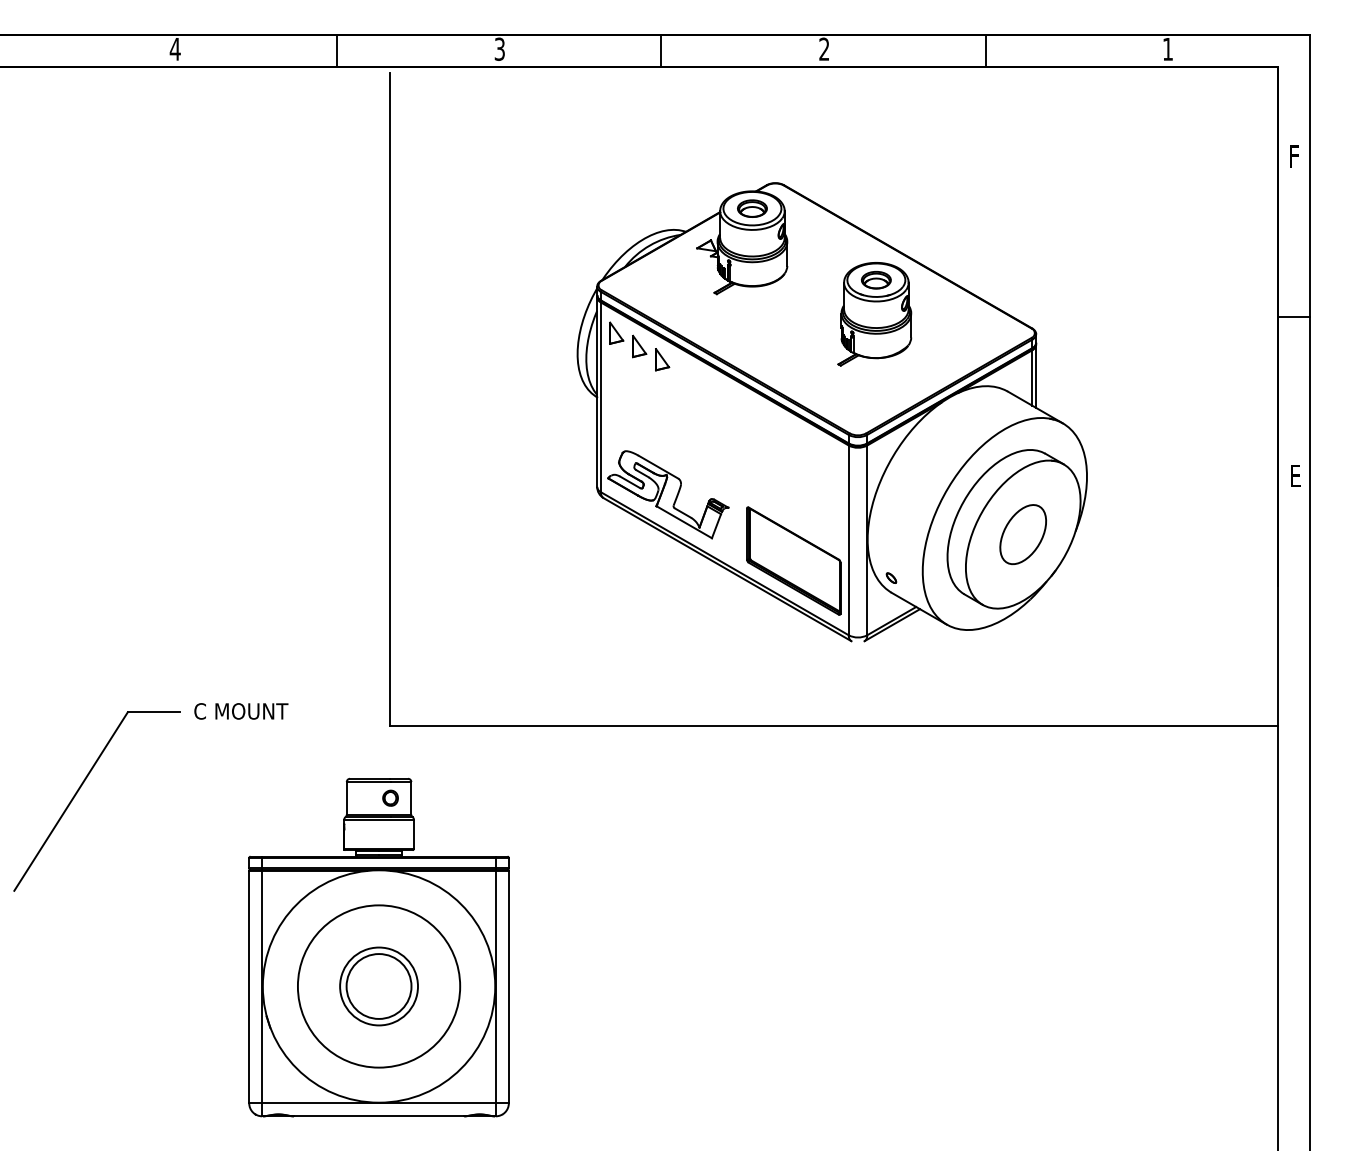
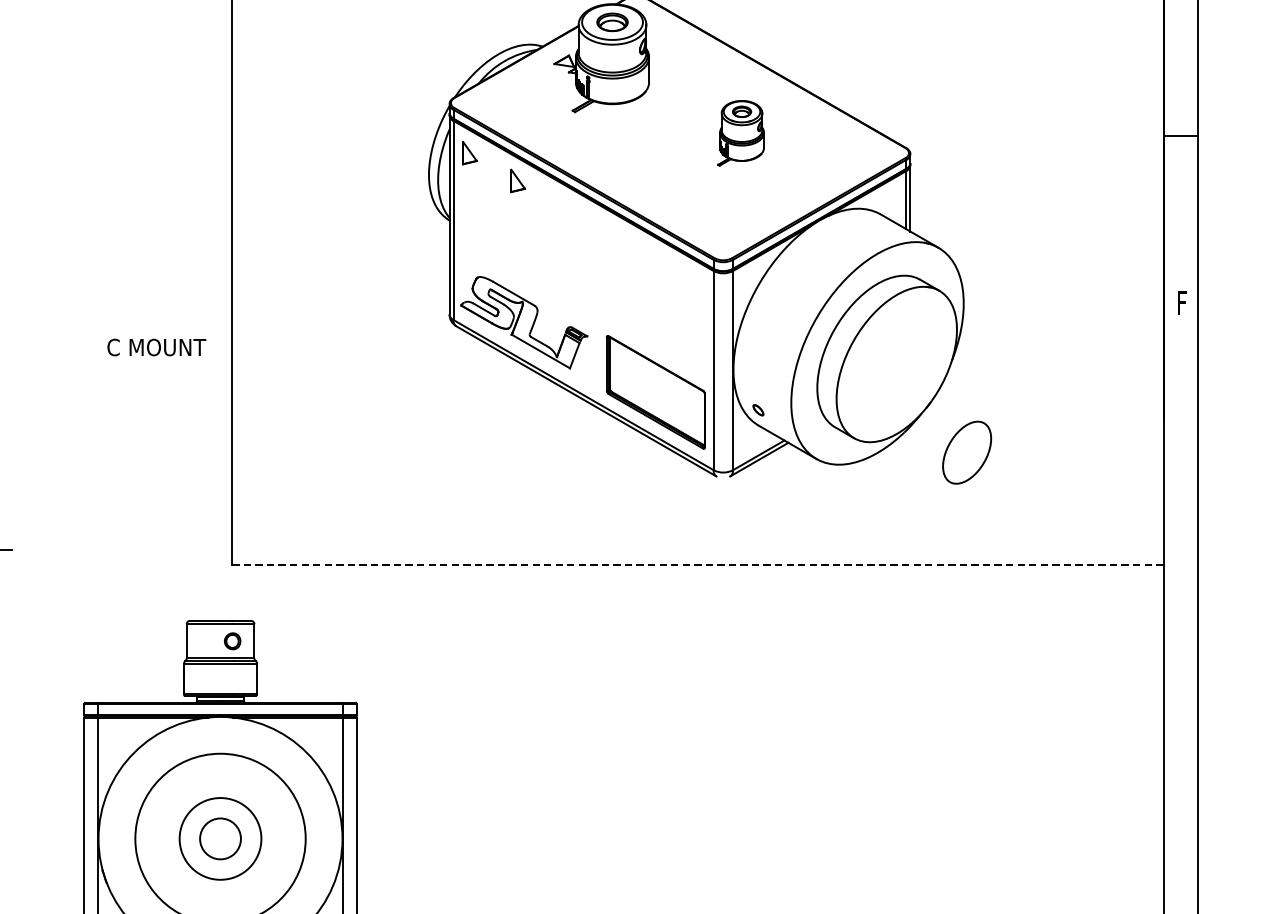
part: (874, 314) -> (740, 133), size x0.6
part: (639, 346) -> (493, 167), removed
text: (1296, 475) -> (1183, 302), E -> F
part: (1023, 534) -> (967, 452), moved
text: (241, 711) -> (156, 347), moved
line: (834, 725) -> (698, 564), solid -> dashed
circle: (378, 986) -> (219, 838), size x0.6

